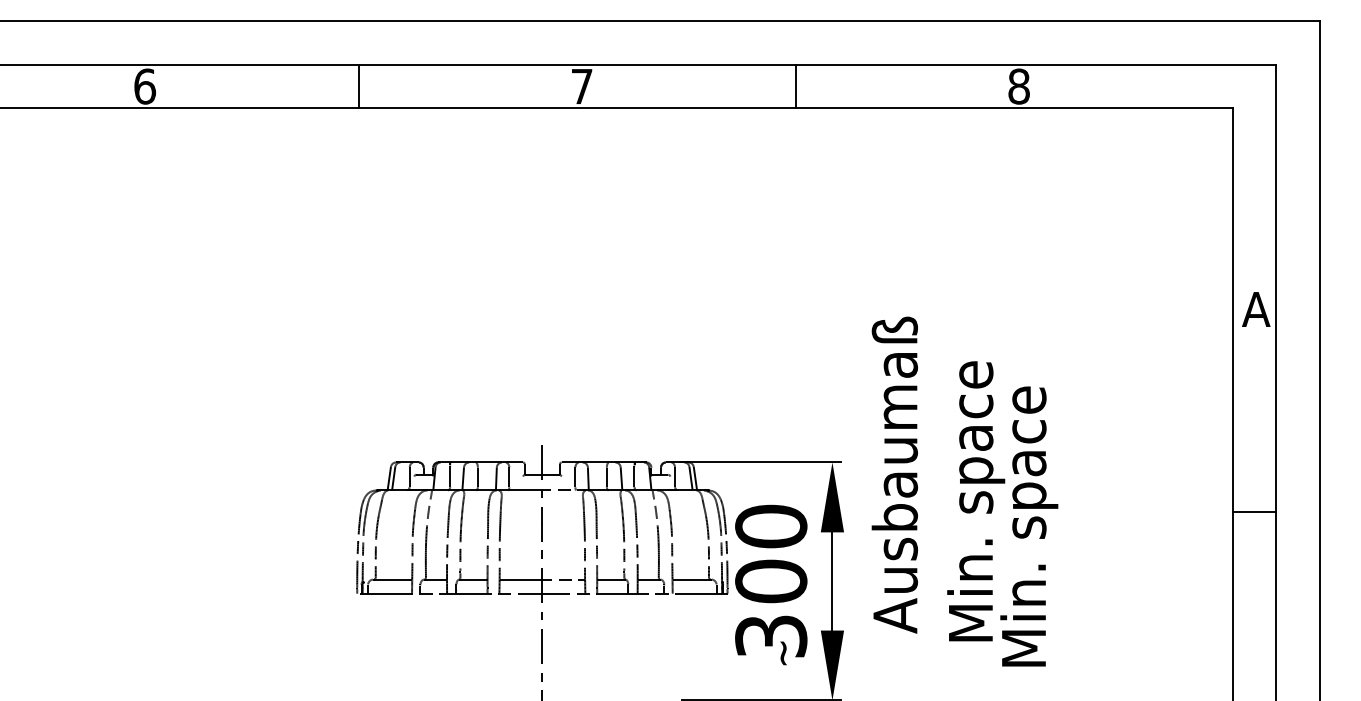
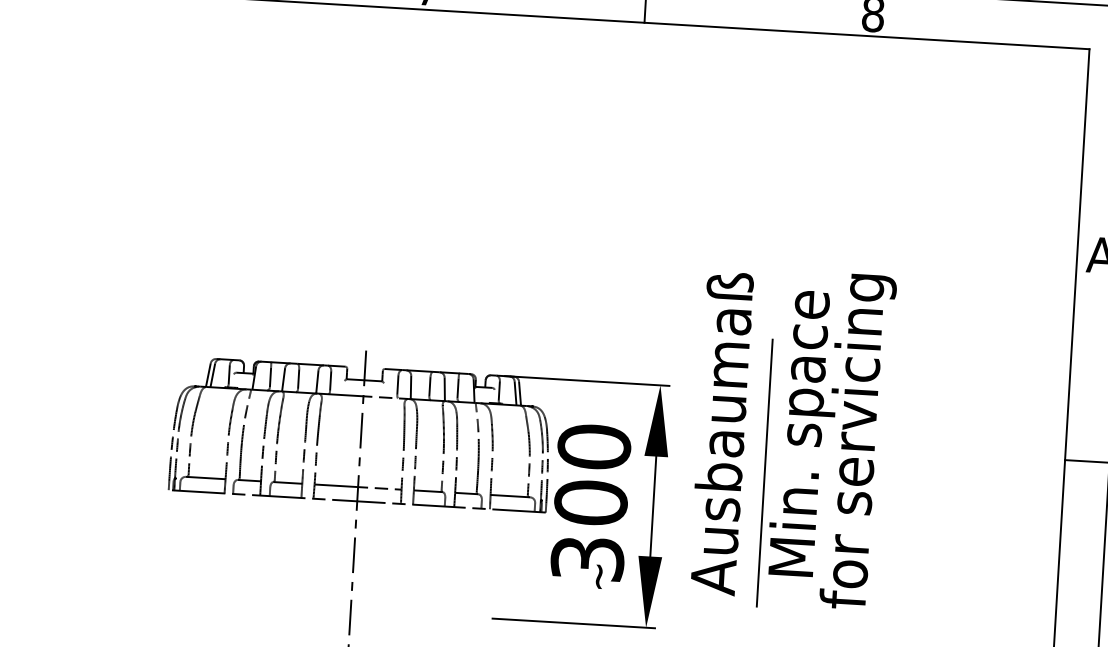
text: (894, 474) -> (721, 432), moved
text: (1029, 506) -> (858, 442), Min. space -> for servicing
line: (939, 542) -> (764, 473), added

